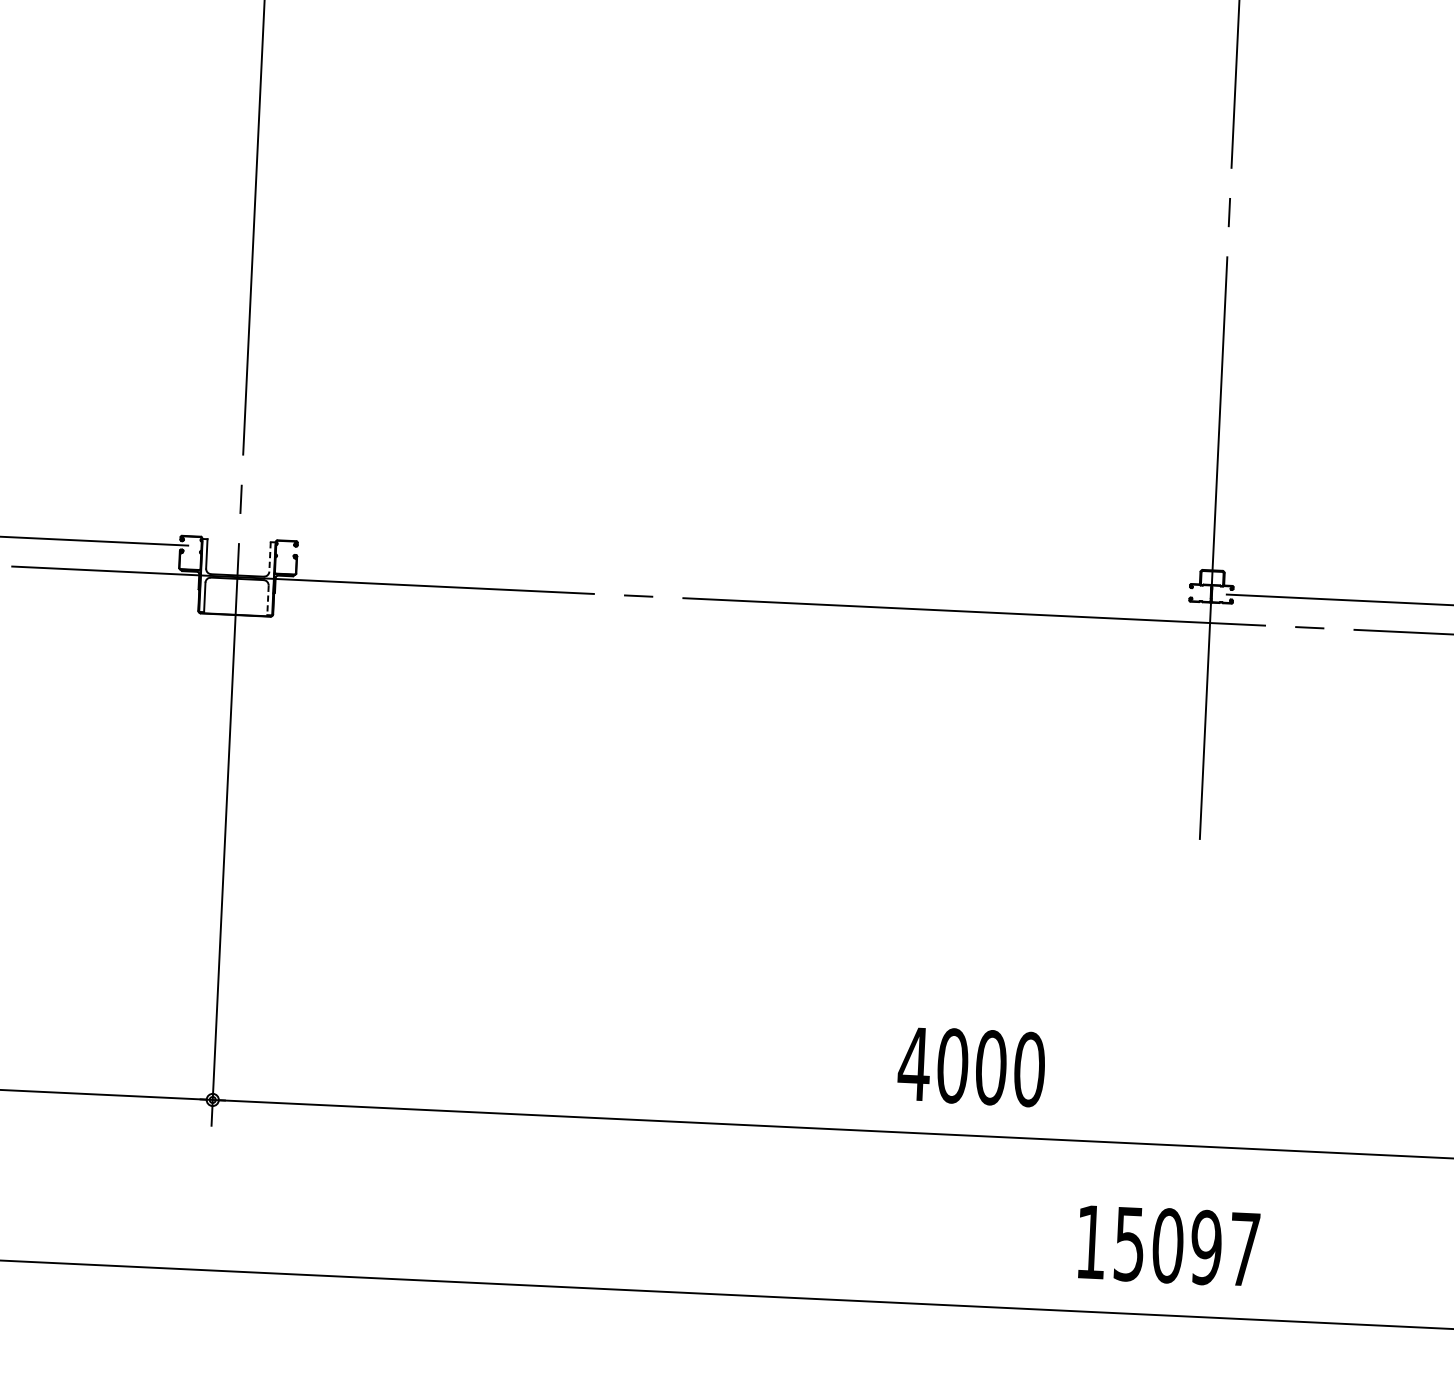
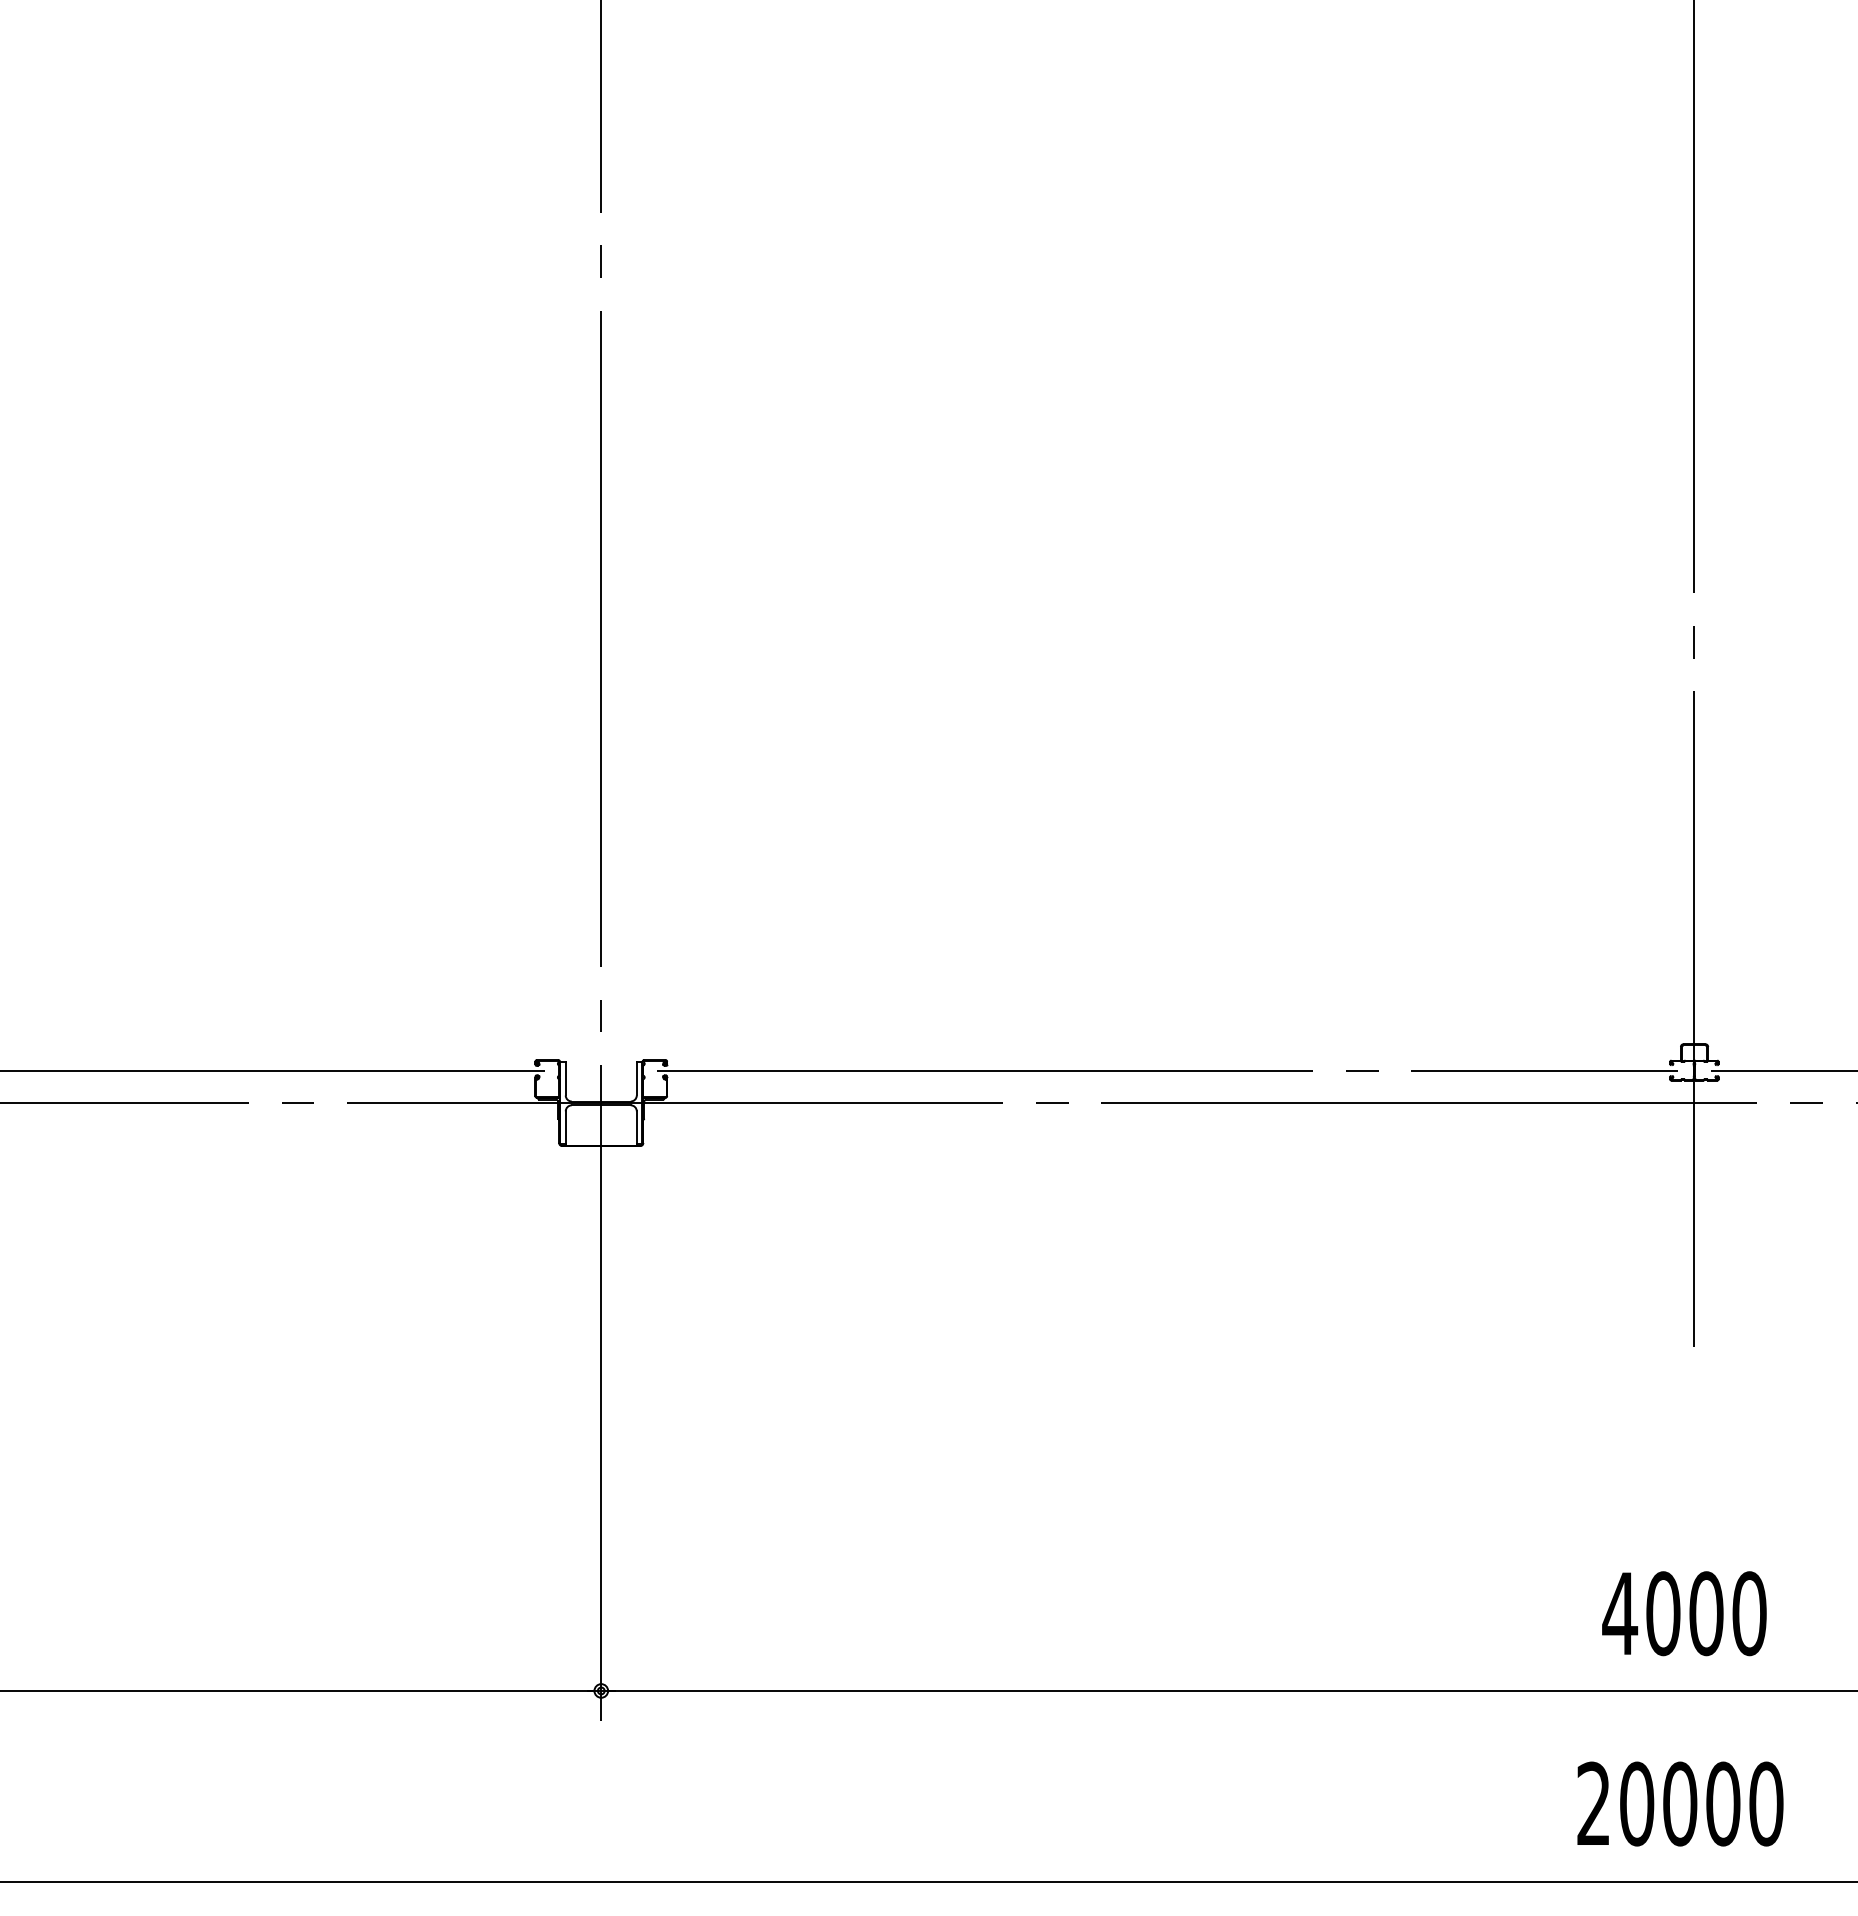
line: (269, 556) -> (636, 1078), dashed -> solid
line: (742, 571) -> (1167, 1070), added
line: (267, 600) -> (636, 1127), dashed -> solid
text: (971, 1066) -> (1684, 1613), moved
text: (1168, 1245) -> (1680, 1803), 15097 -> 20000

